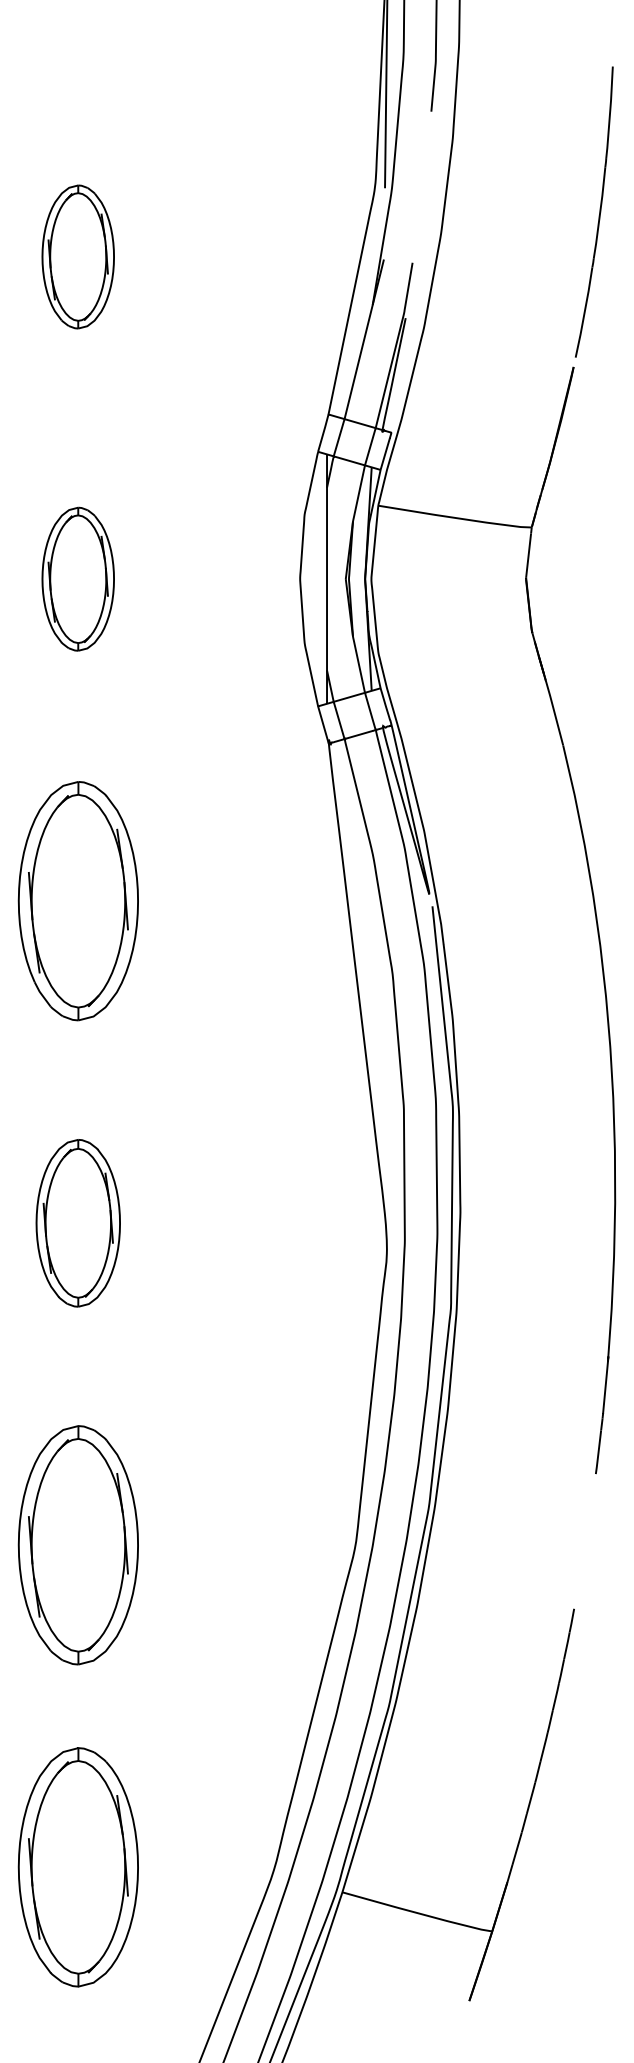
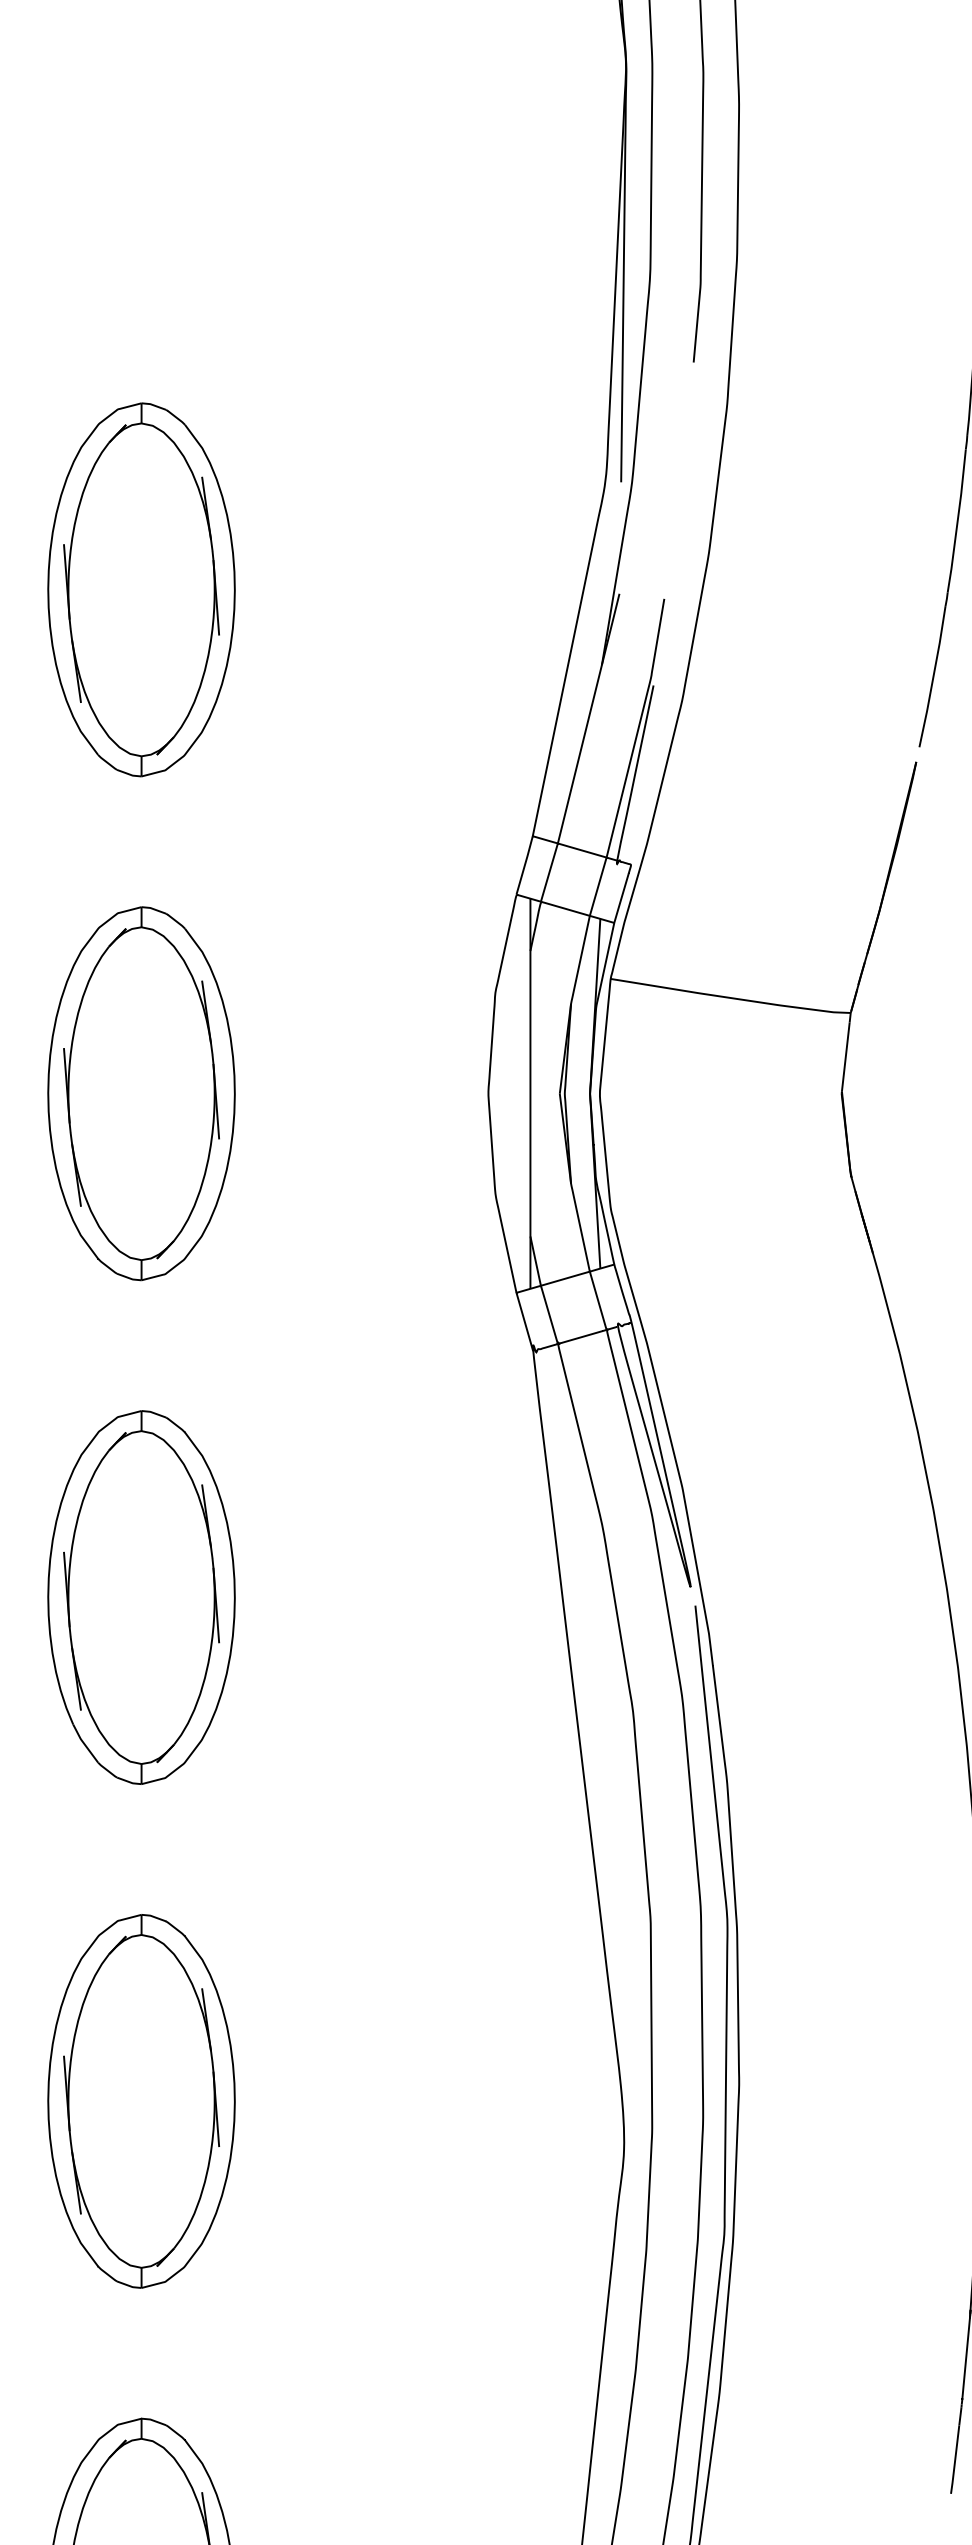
part: (77, 256) -> (140, 589), size x1.67
part: (77, 579) -> (140, 1094), size x1.67
part: (77, 1223) -> (140, 2101), size x1.43

